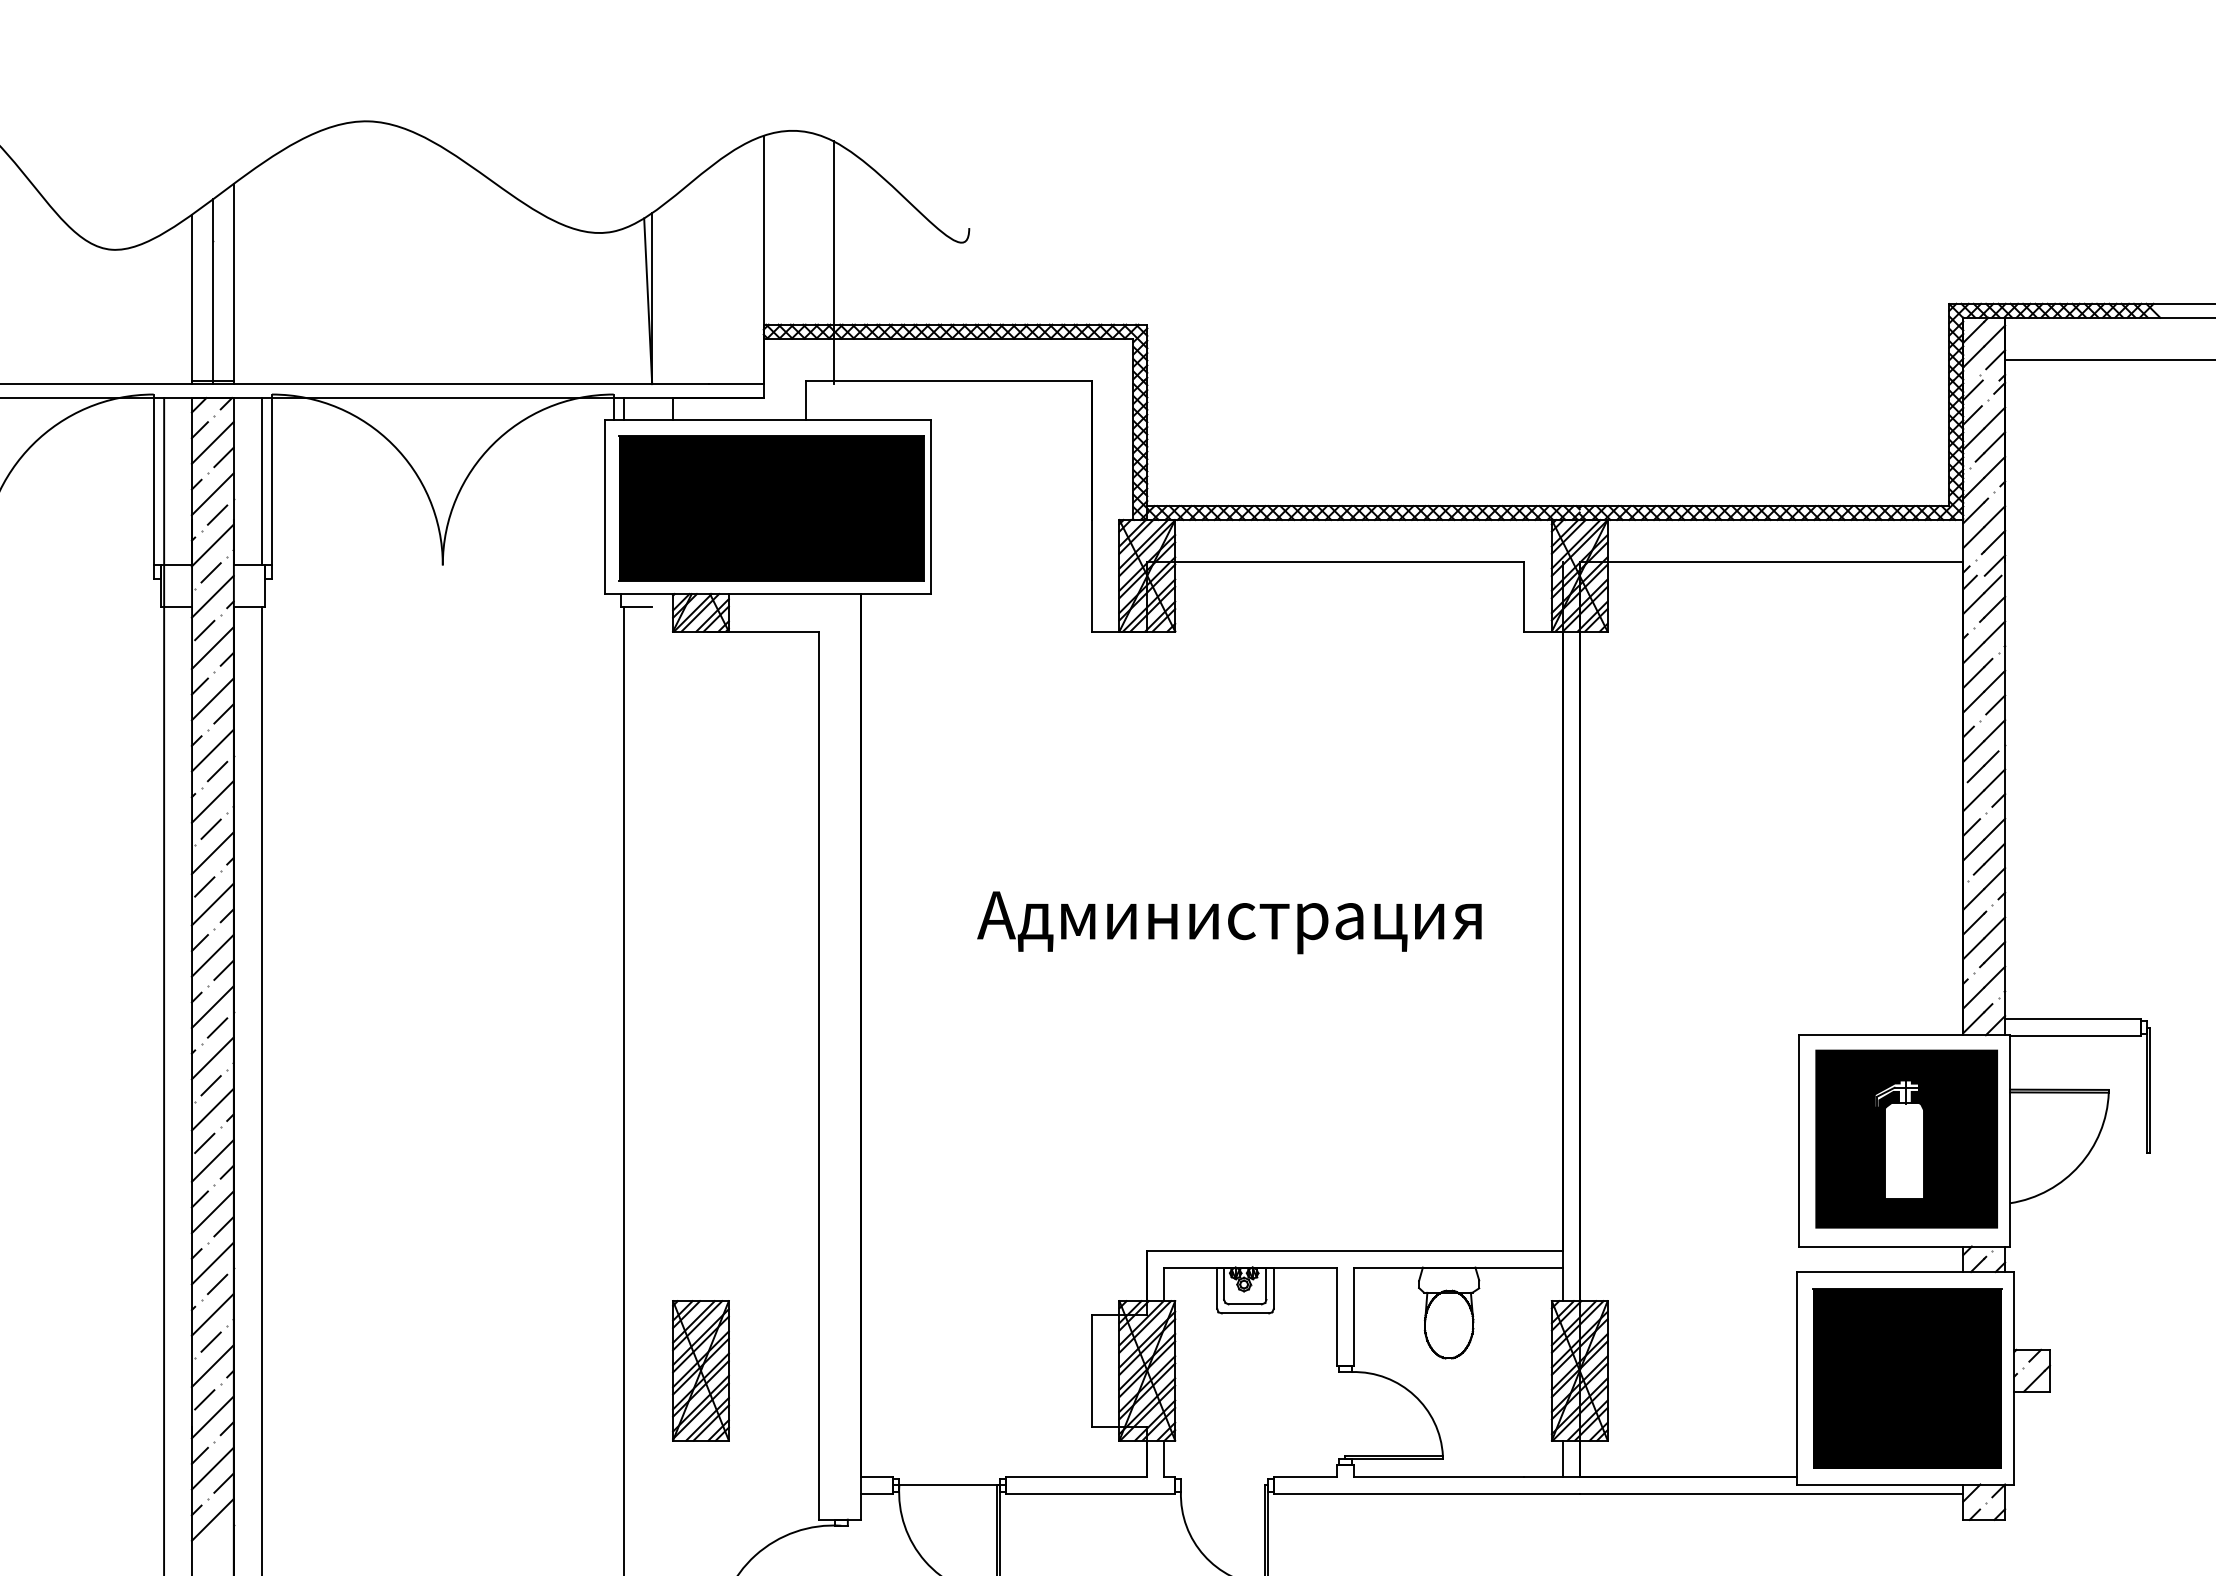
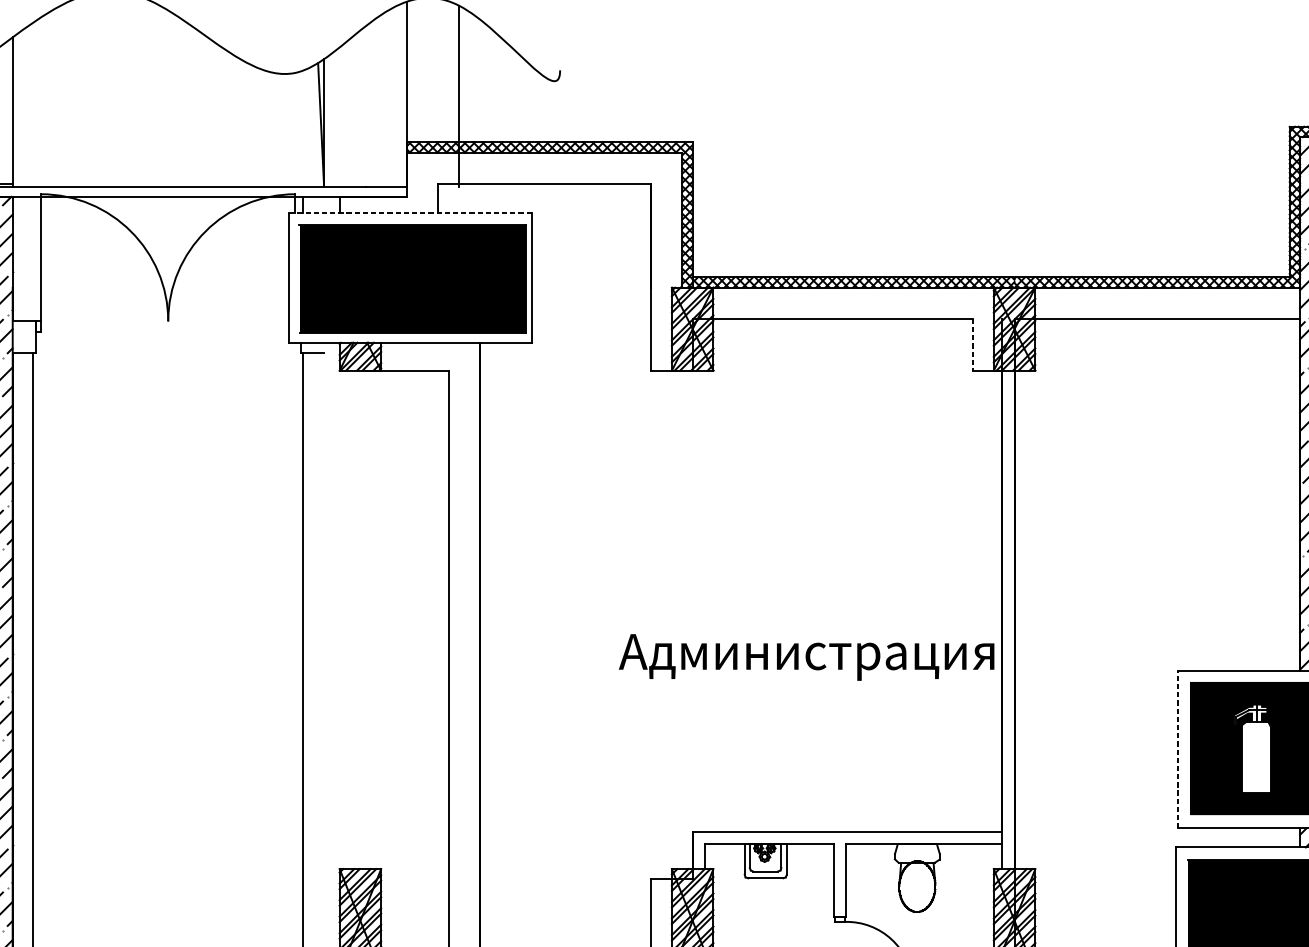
line: (768, 420) -> (410, 213), solid -> dashed
line: (261, 481) -> (33, 258), removed
line: (1523, 596) -> (972, 344), solid -> dashed
text: (1229, 922) -> (806, 657), moved
line: (1798, 1140) -> (1177, 749), solid -> dashed

